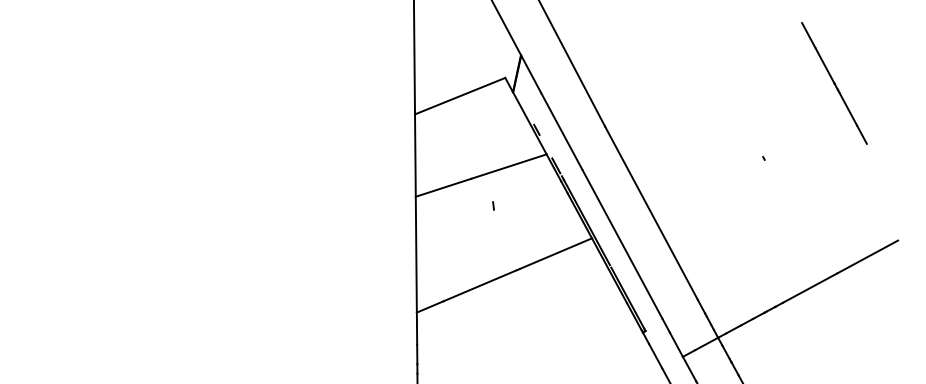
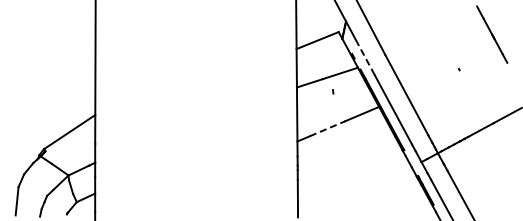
line: (560, 130) -> (364, 56), solid -> dashed
line: (481, 284) -> (327, 128), solid -> dashed

